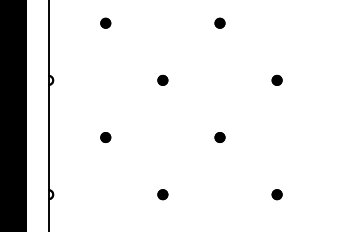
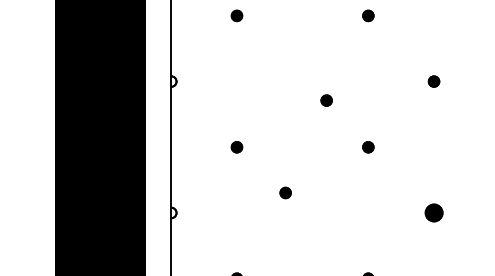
part: (162, 80) -> (326, 100), moved
part: (162, 194) -> (285, 192), moved
part: (276, 194) -> (433, 212), size x1.6

